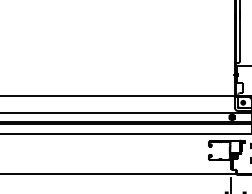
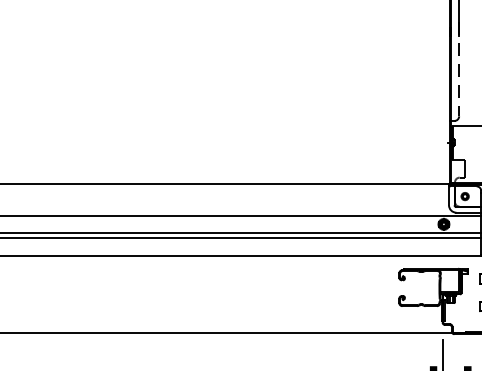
line: (240, 36) -> (459, 69), solid -> dashed

